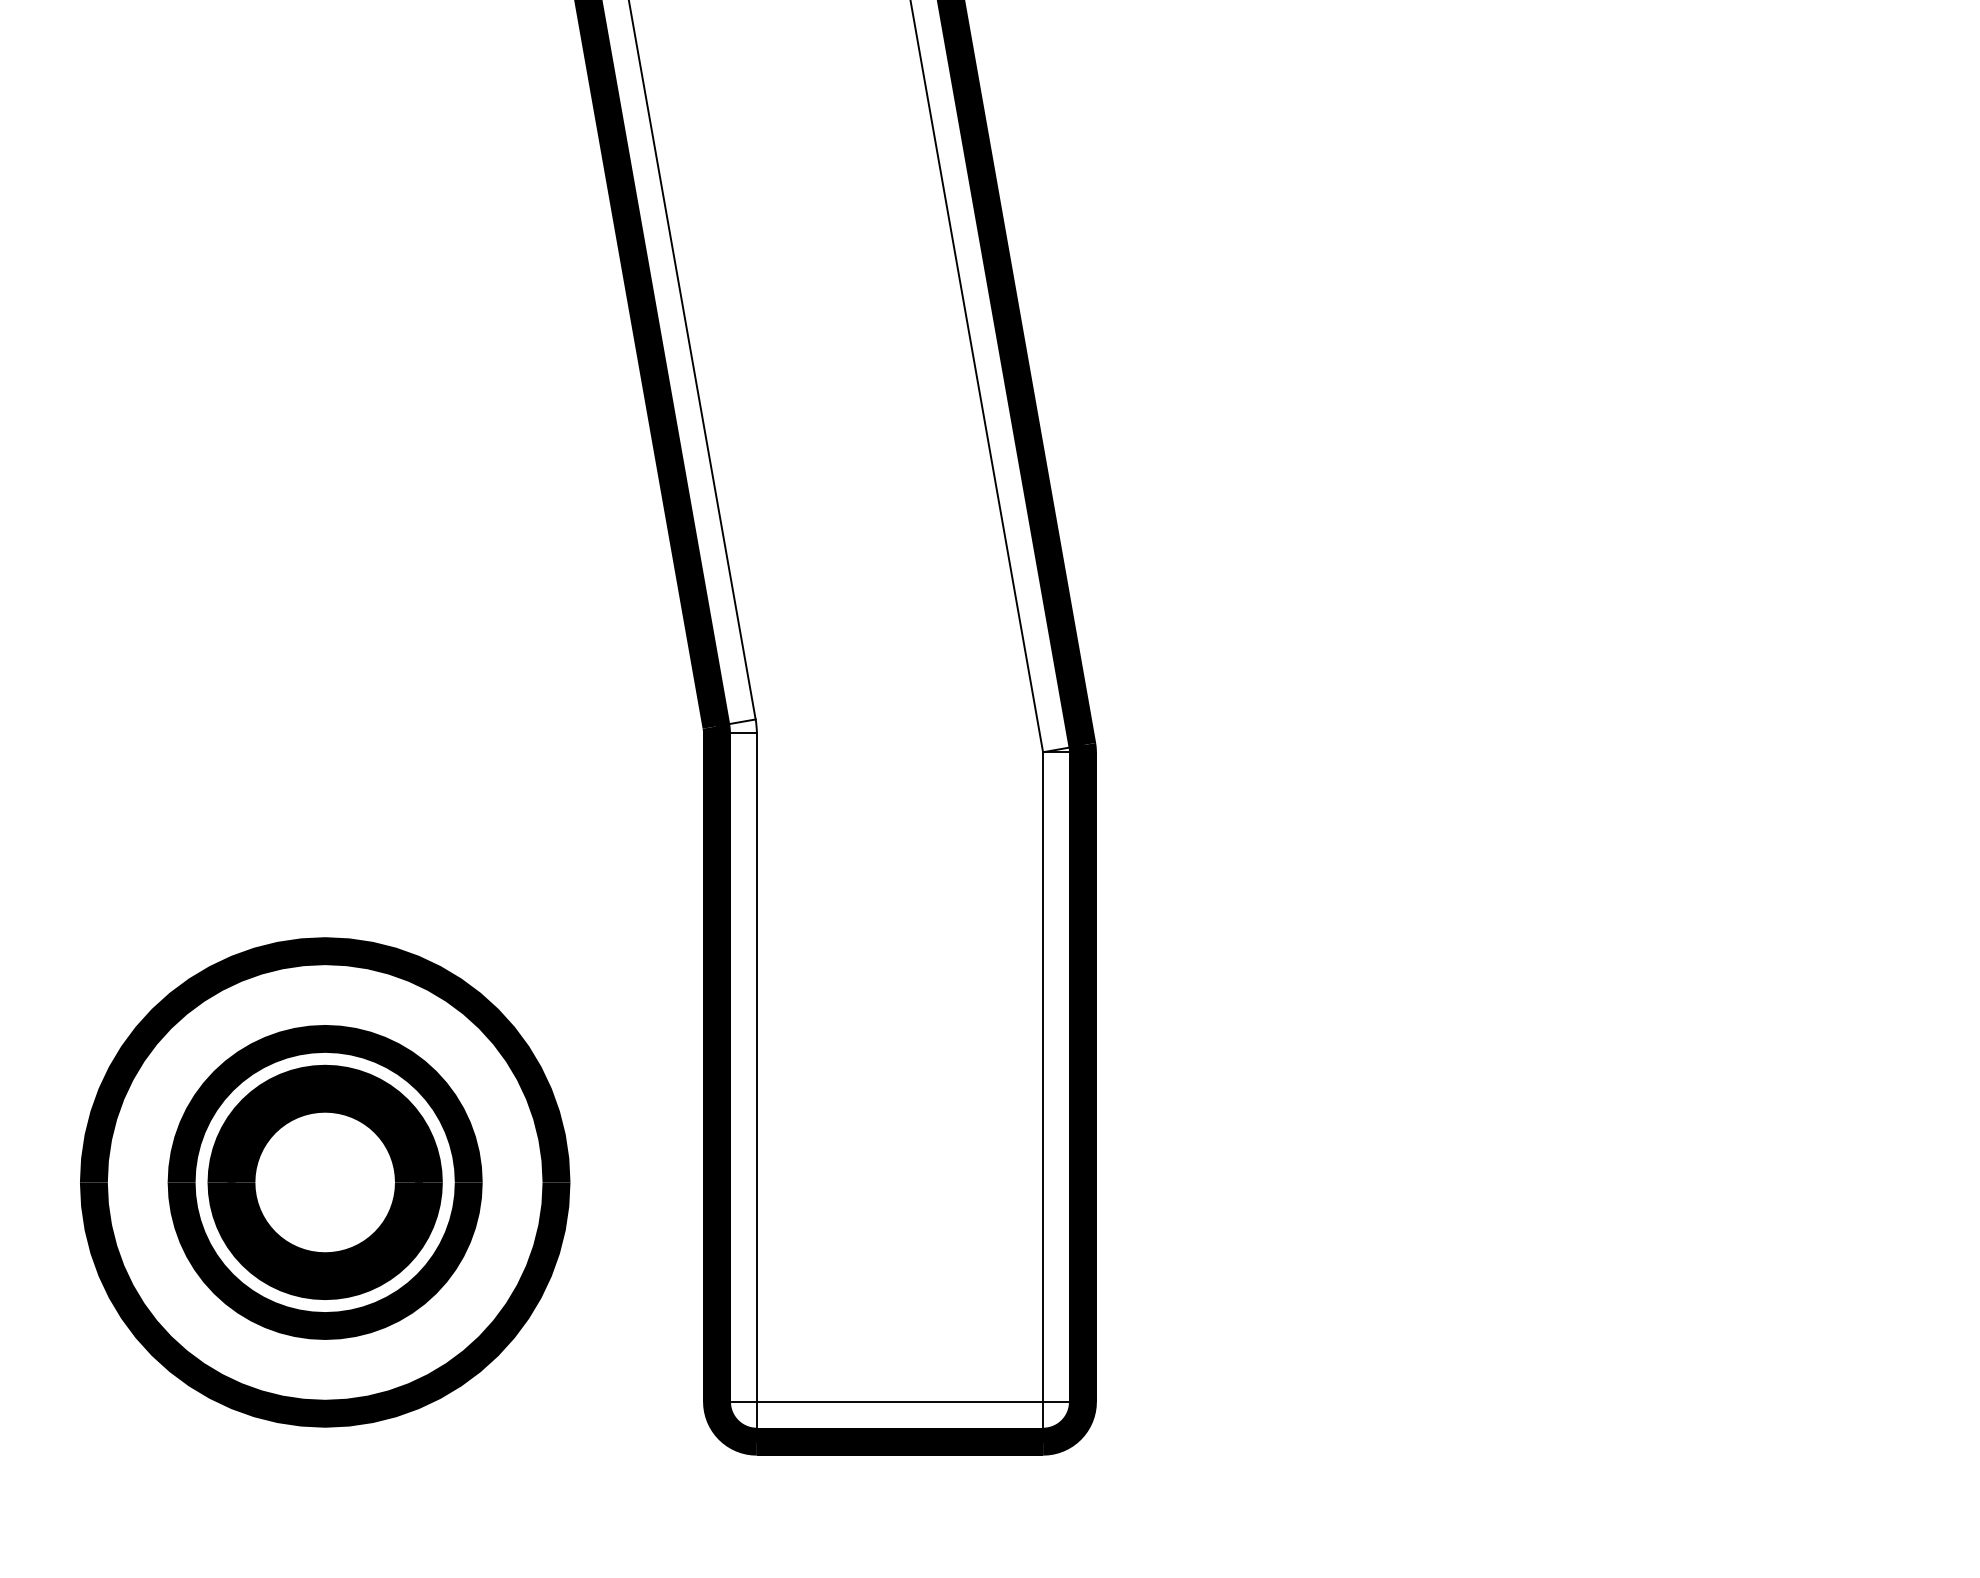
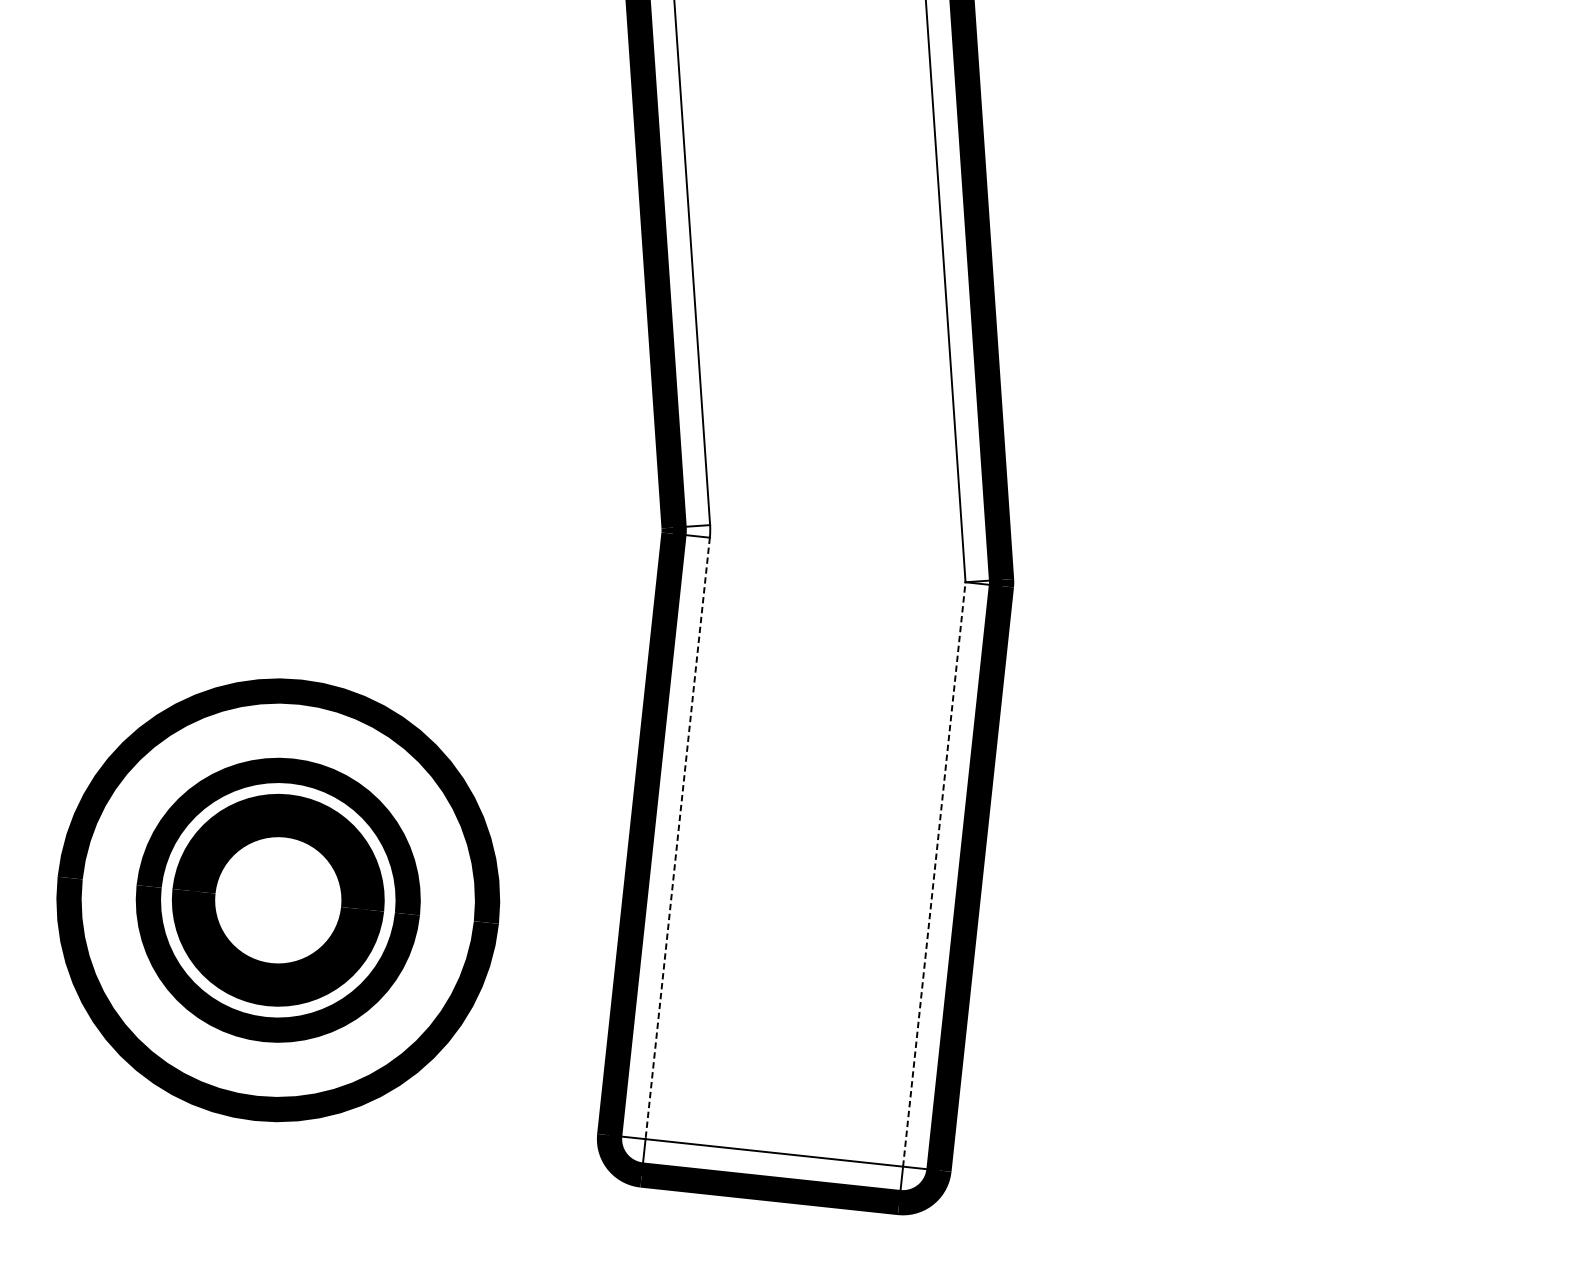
line: (756, 1068) -> (677, 839), solid -> dashed
line: (1043, 1077) -> (934, 874), solid -> dashed

